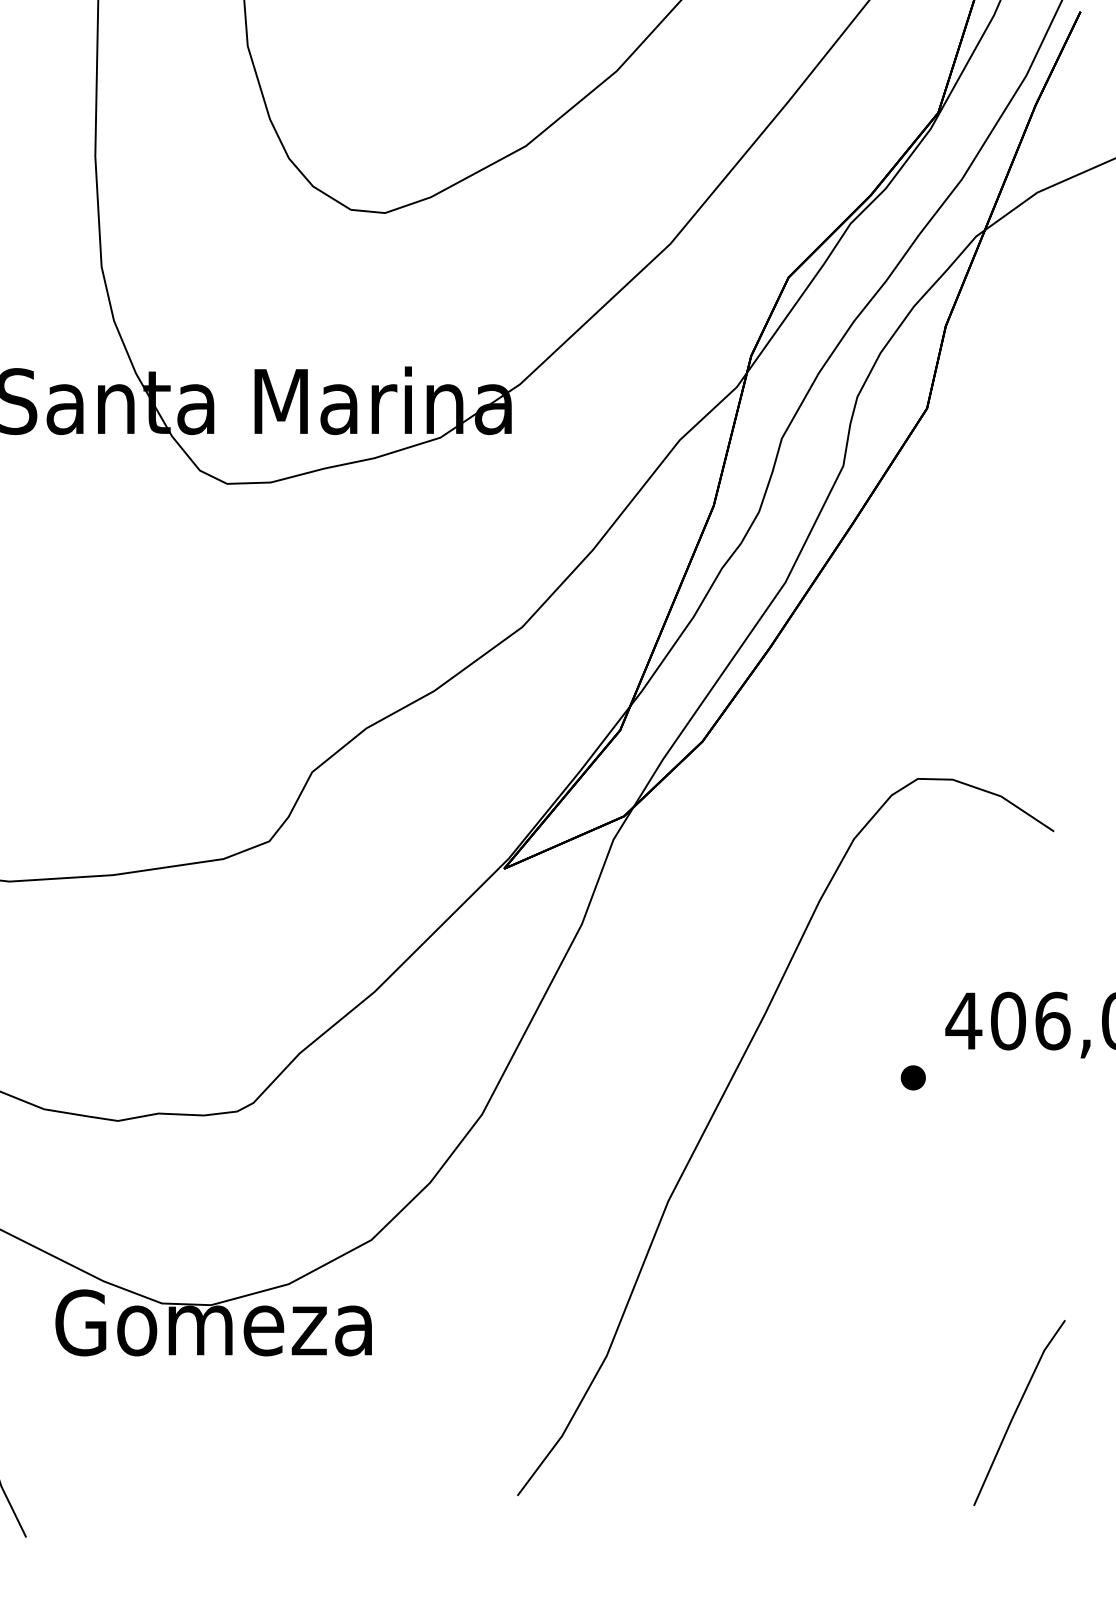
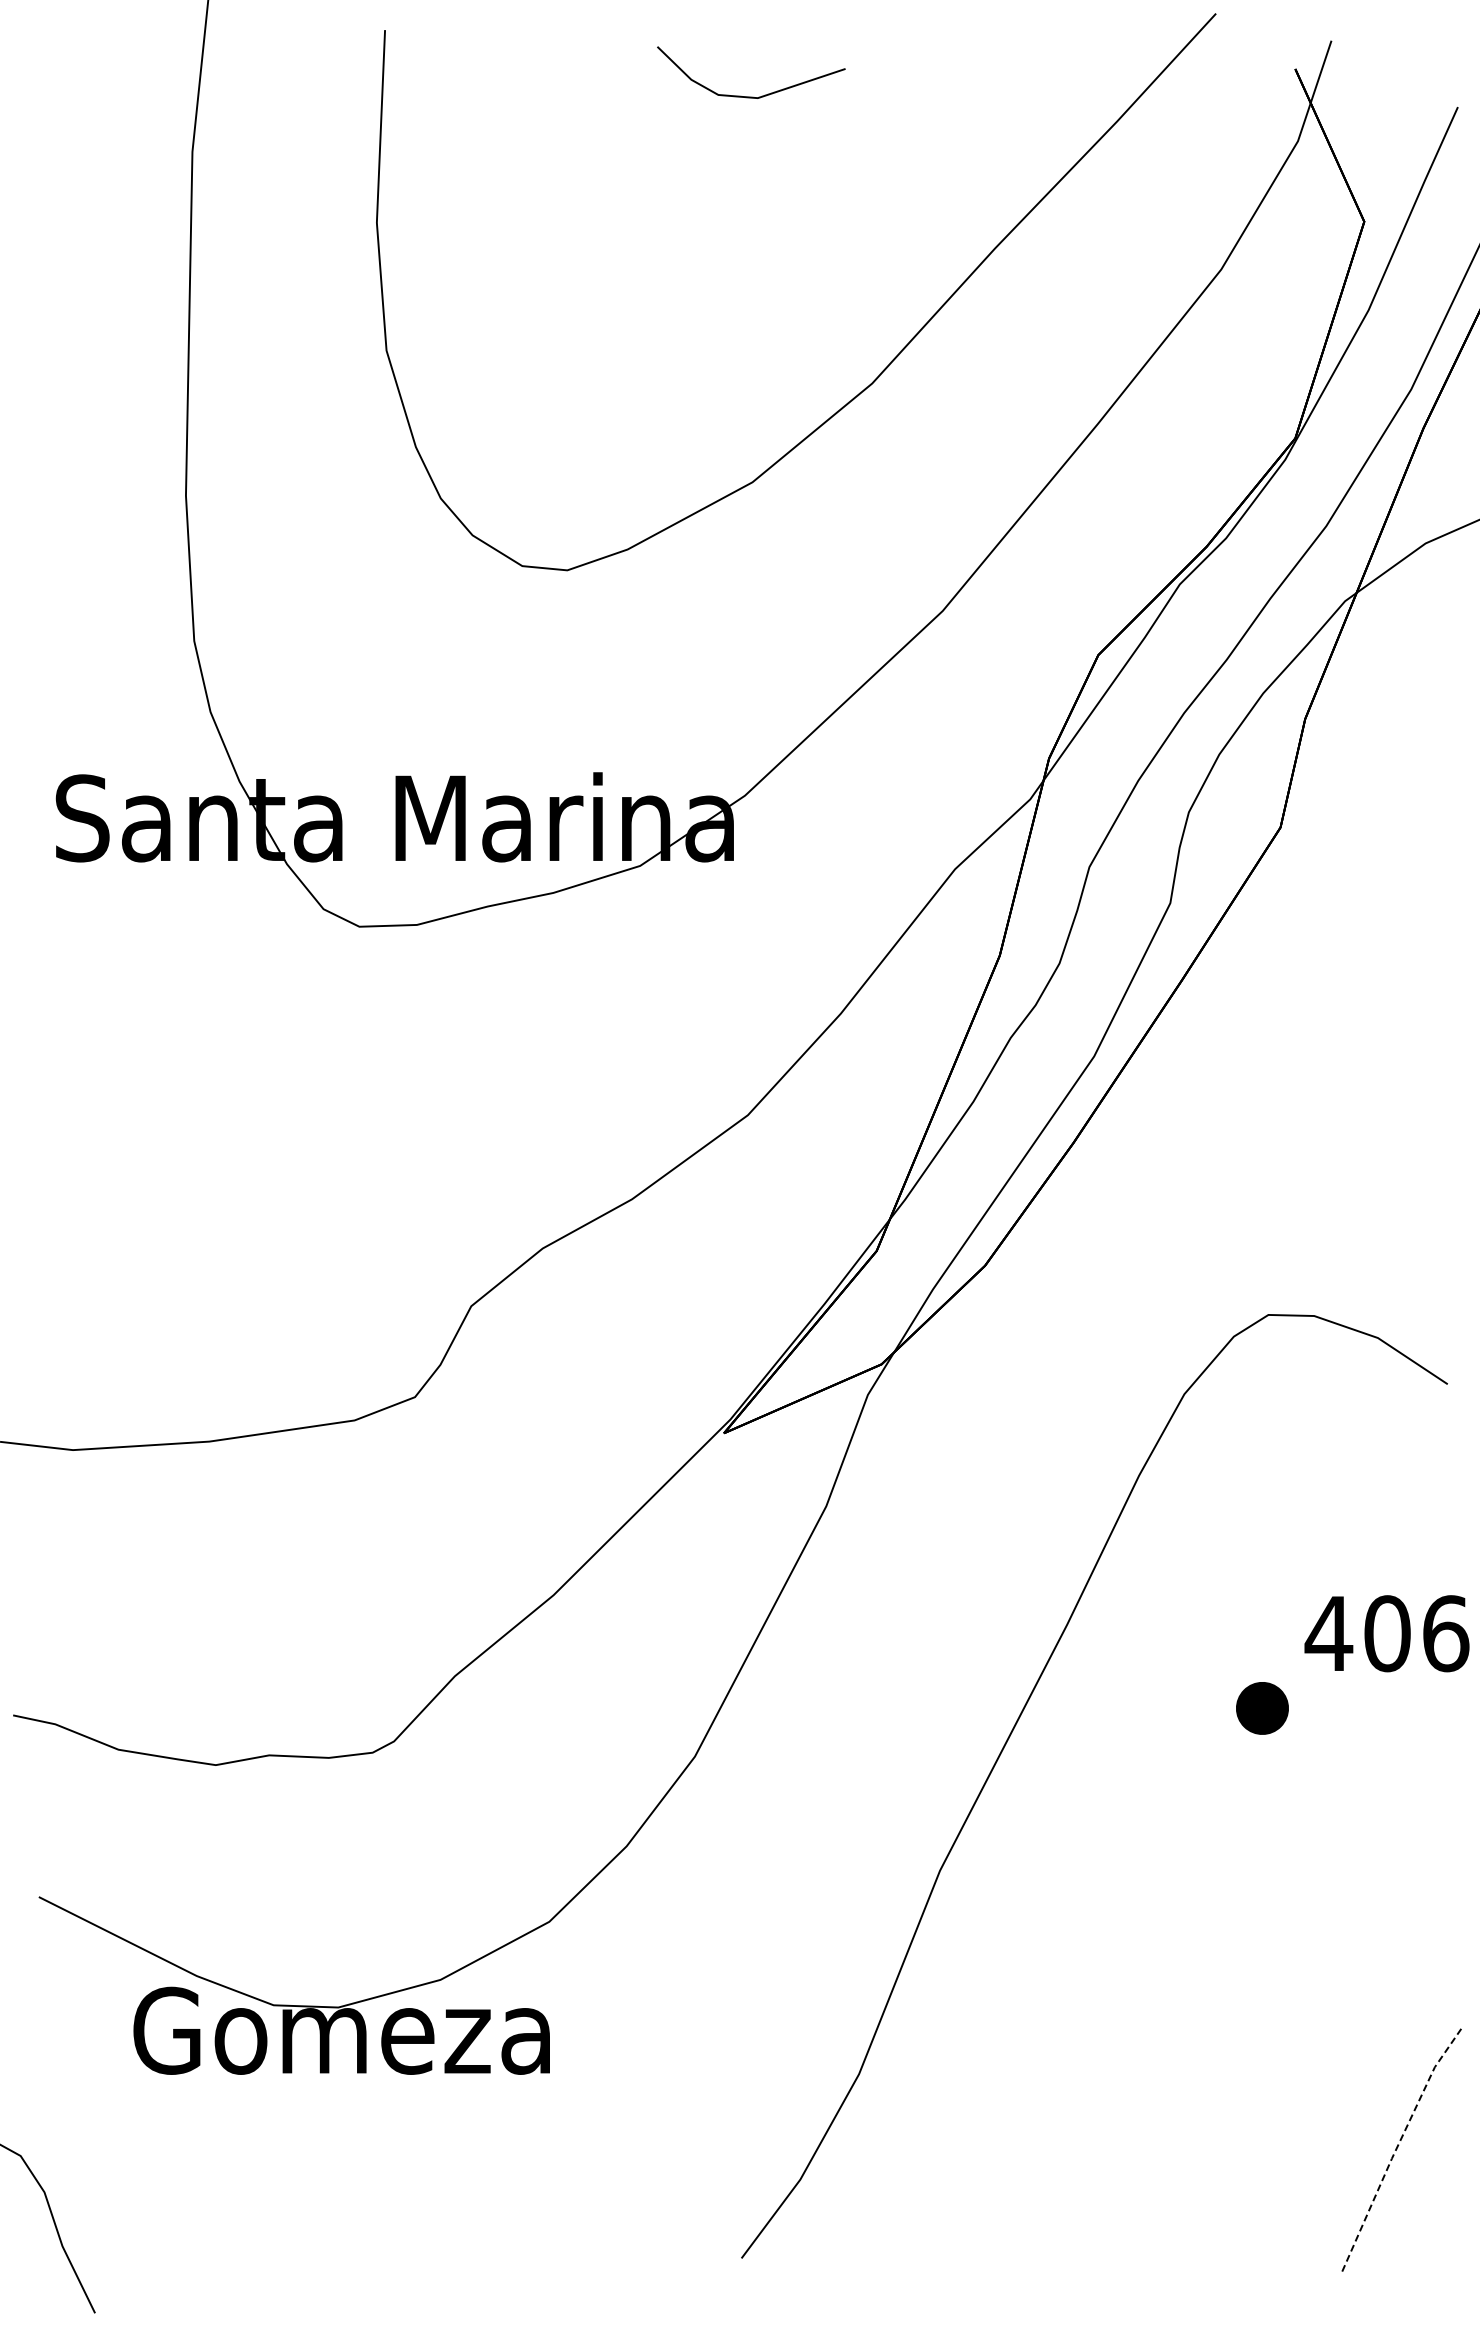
part: (913, 1077) -> (1262, 1708), size x1.6
line: (1015, 1410) -> (1397, 2146), solid -> dashed

